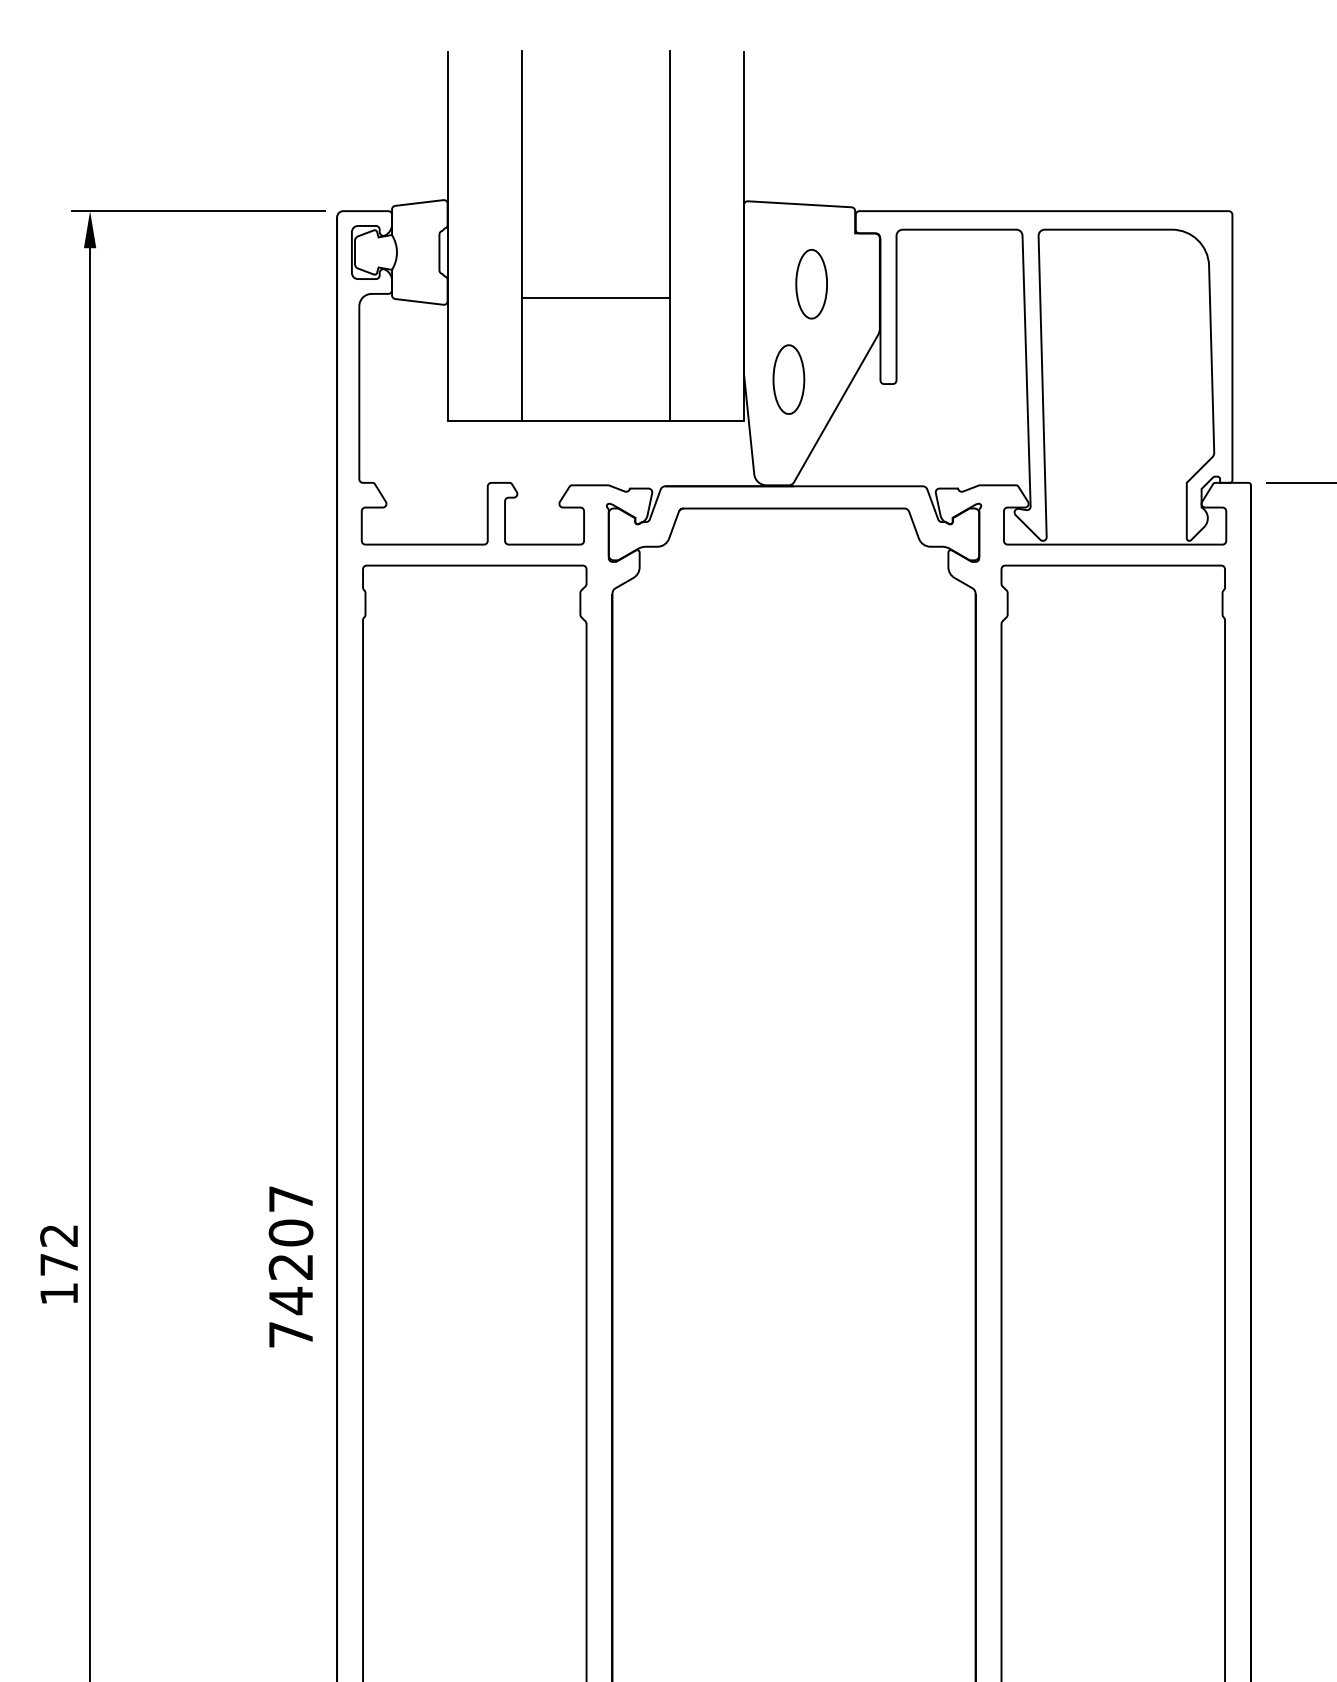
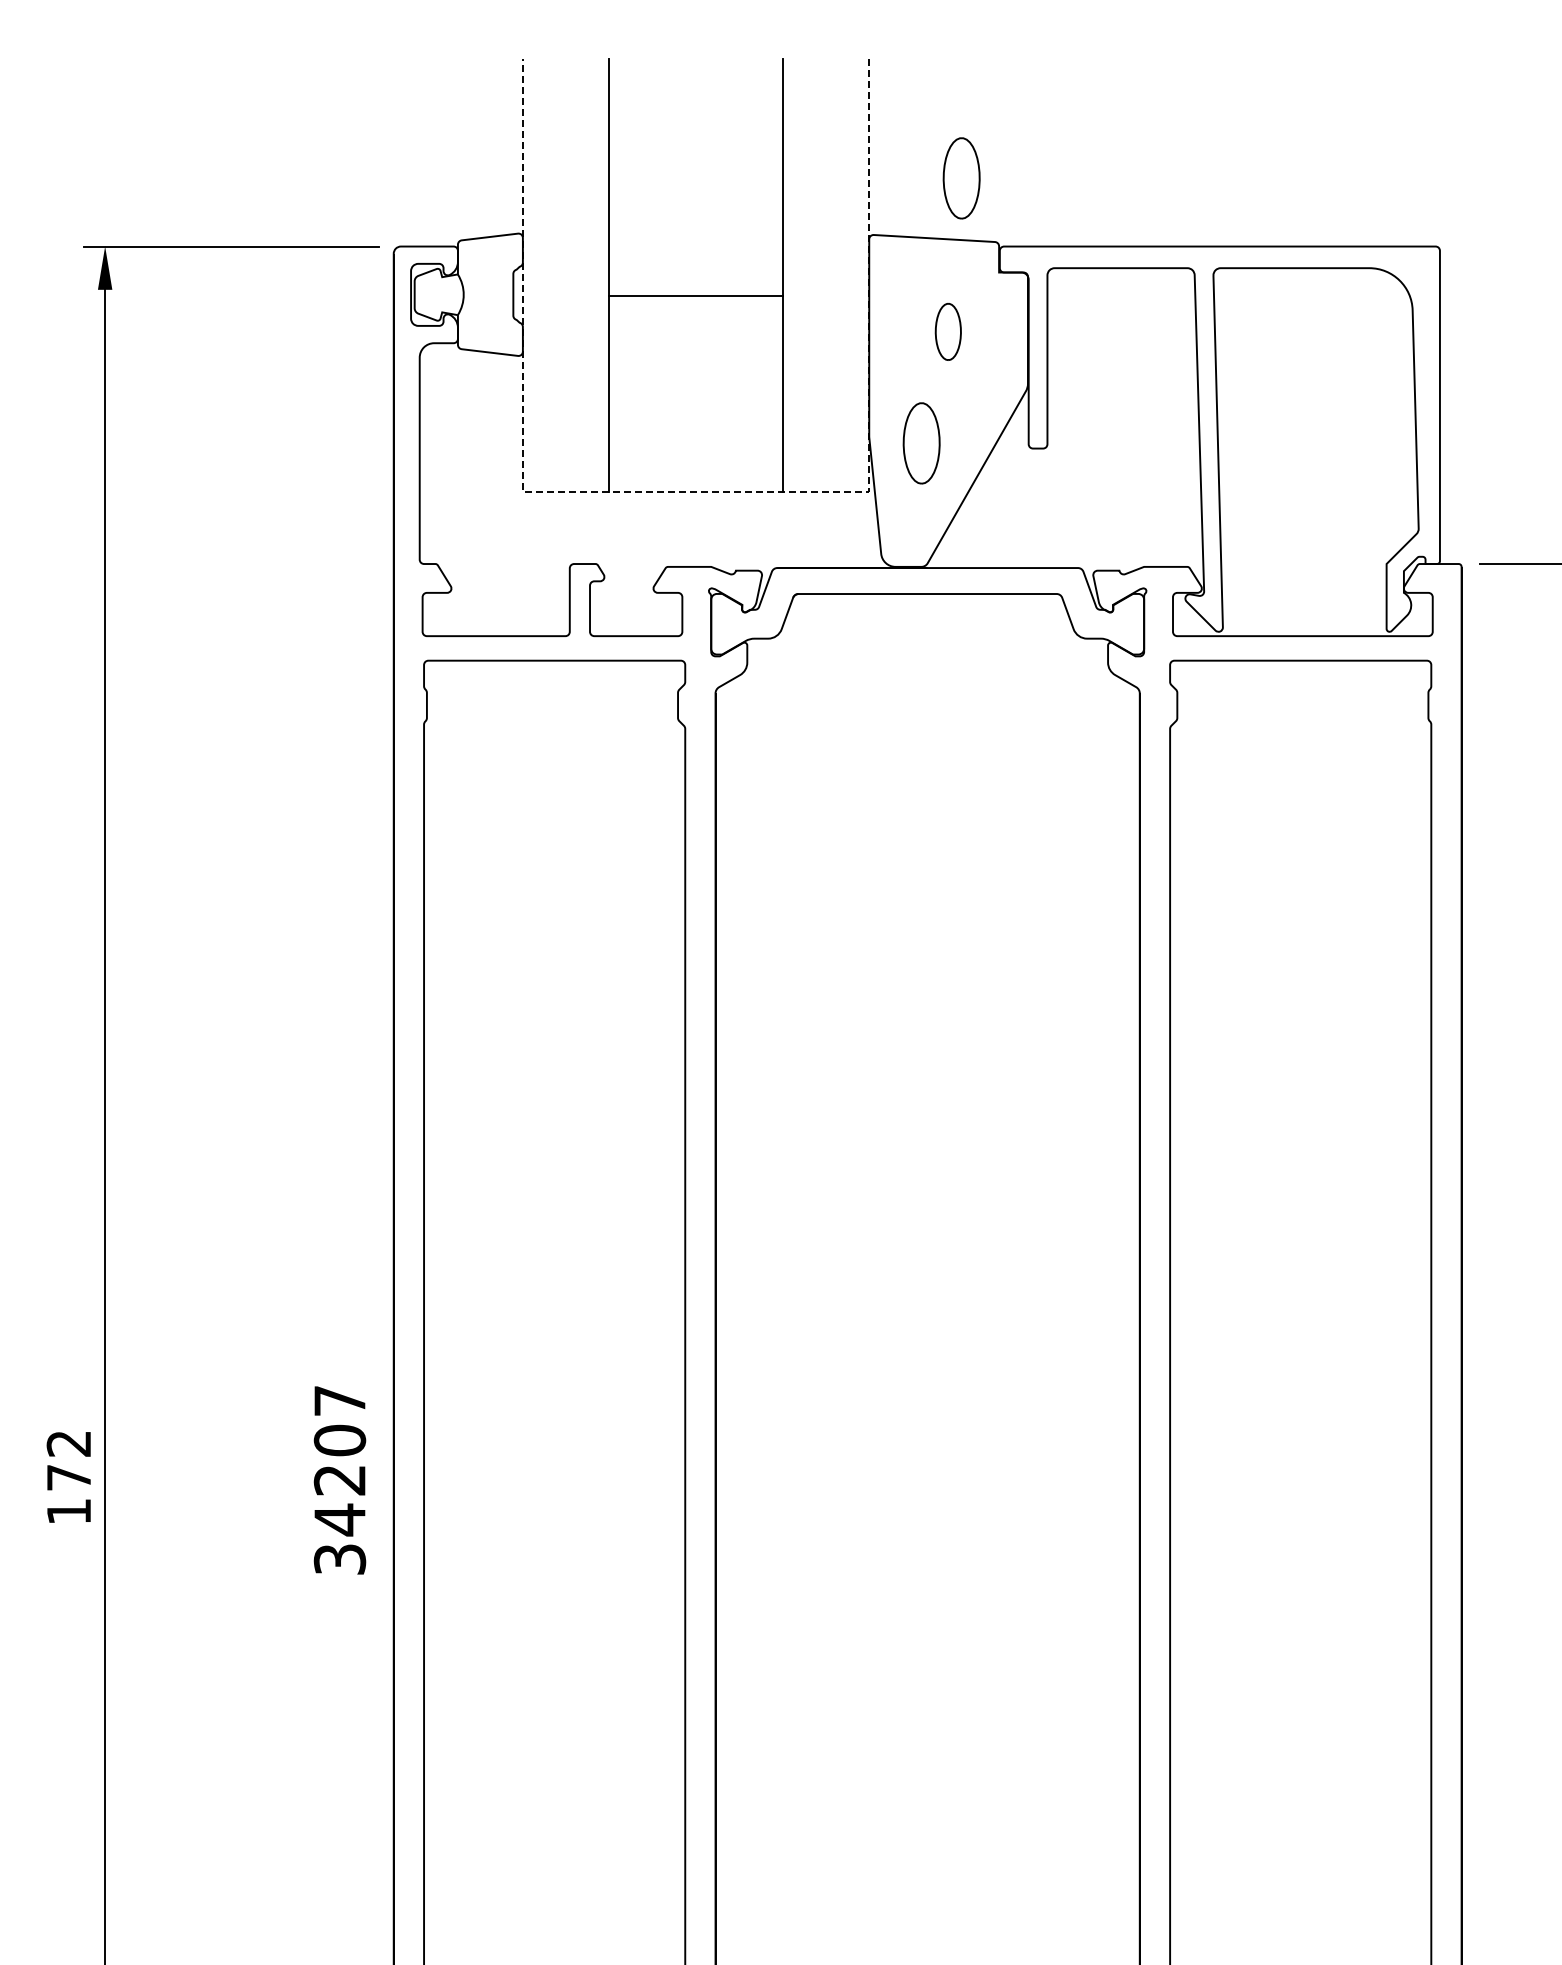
part: (822, 152) -> (961, 178), added
part: (811, 283) -> (948, 331), size x0.7
line: (595, 297) -> (695, 295), moved
line: (595, 420) -> (695, 491), solid -> dashed
text: (290, 1334) -> (339, 1559), 74207 -> 34207

